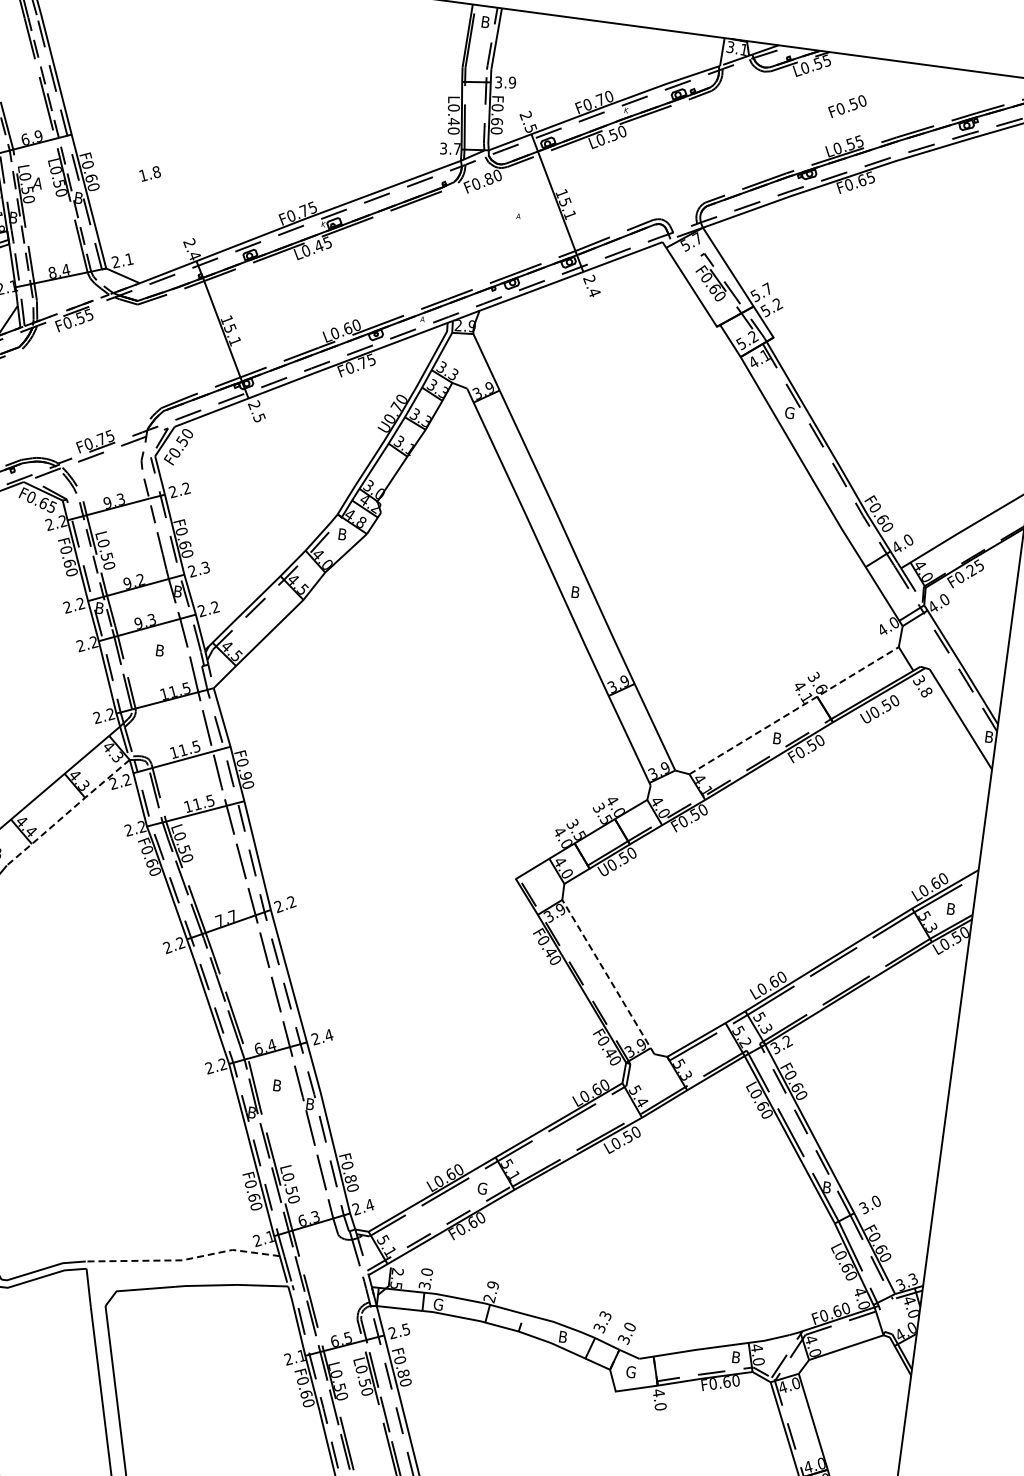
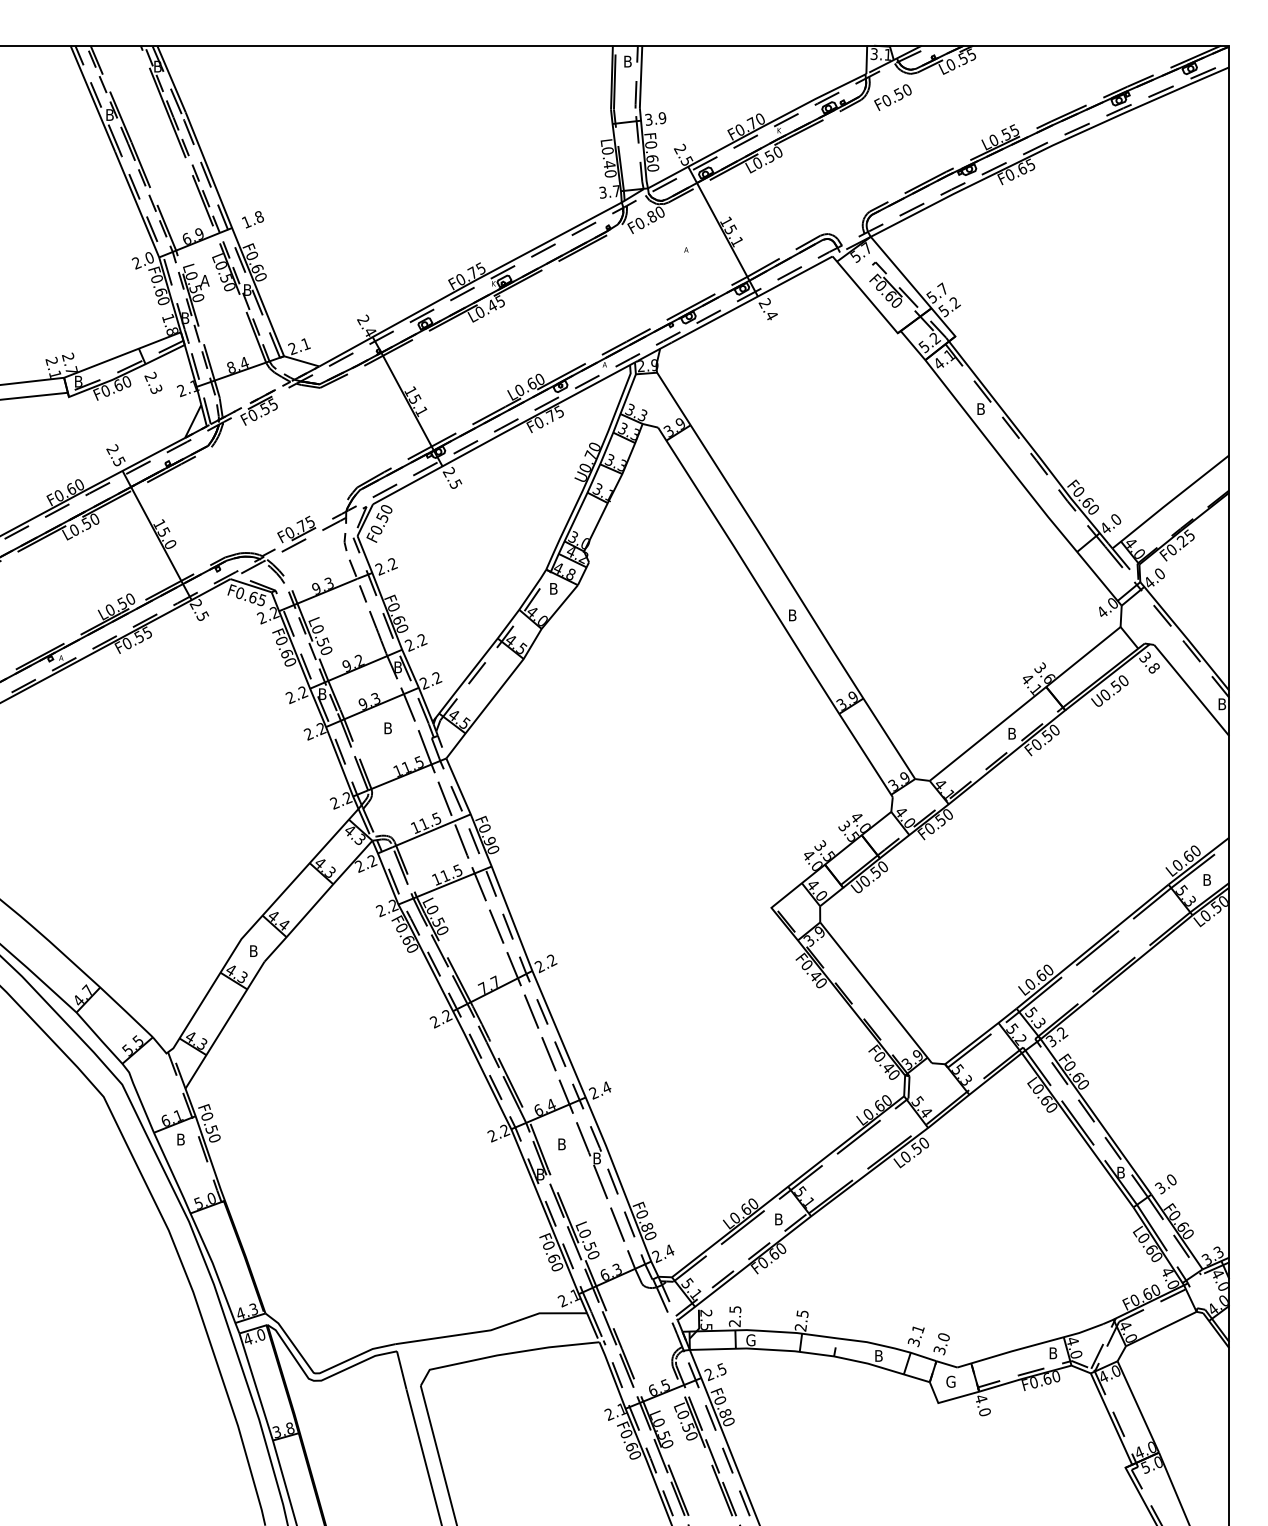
text: (846, 106) -> (892, 97), moved
text: (149, 173) -> (252, 219), moved
text: (788, 413) -> (980, 409), G -> B
text: (205, 568) -> (422, 640), 2.3 -> 2.2
line: (795, 710) -> (1026, 703), dashed -> solid
line: (68, 812) -> (318, 901), dashed -> solid
line: (608, 976) -> (876, 992), dashed -> solid
text: (481, 1188) -> (778, 1219), G -> B
line: (183, 1259) -> (491, 1329), dashed -> solid
text: (426, 1278) -> (735, 1316), 3.0 -> 2.5
text: (493, 1284) -> (802, 1313), 2.9 -> 2.5
text: (605, 1316) -> (918, 1329), 3.3 -> 3.1

